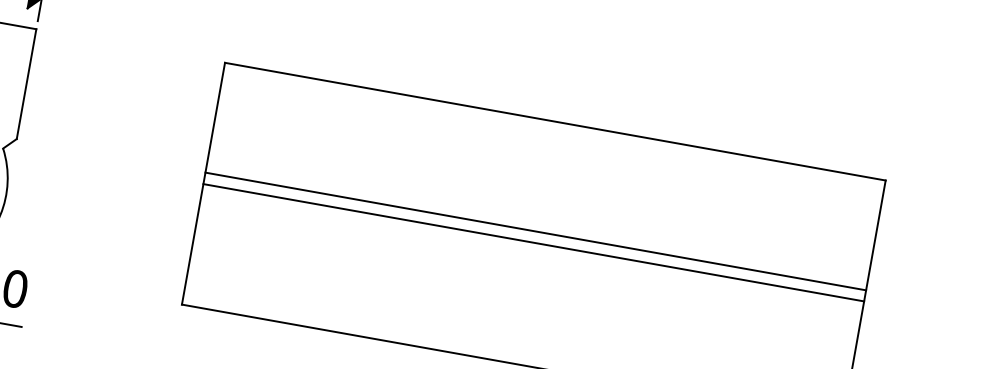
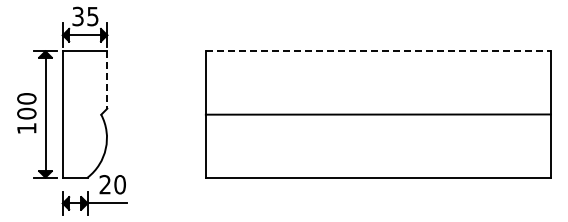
line: (26, 85) -> (107, 80), solid -> dashed
line: (555, 122) -> (378, 51), solid -> dashed
line: (534, 230) -> (377, 108), removed

